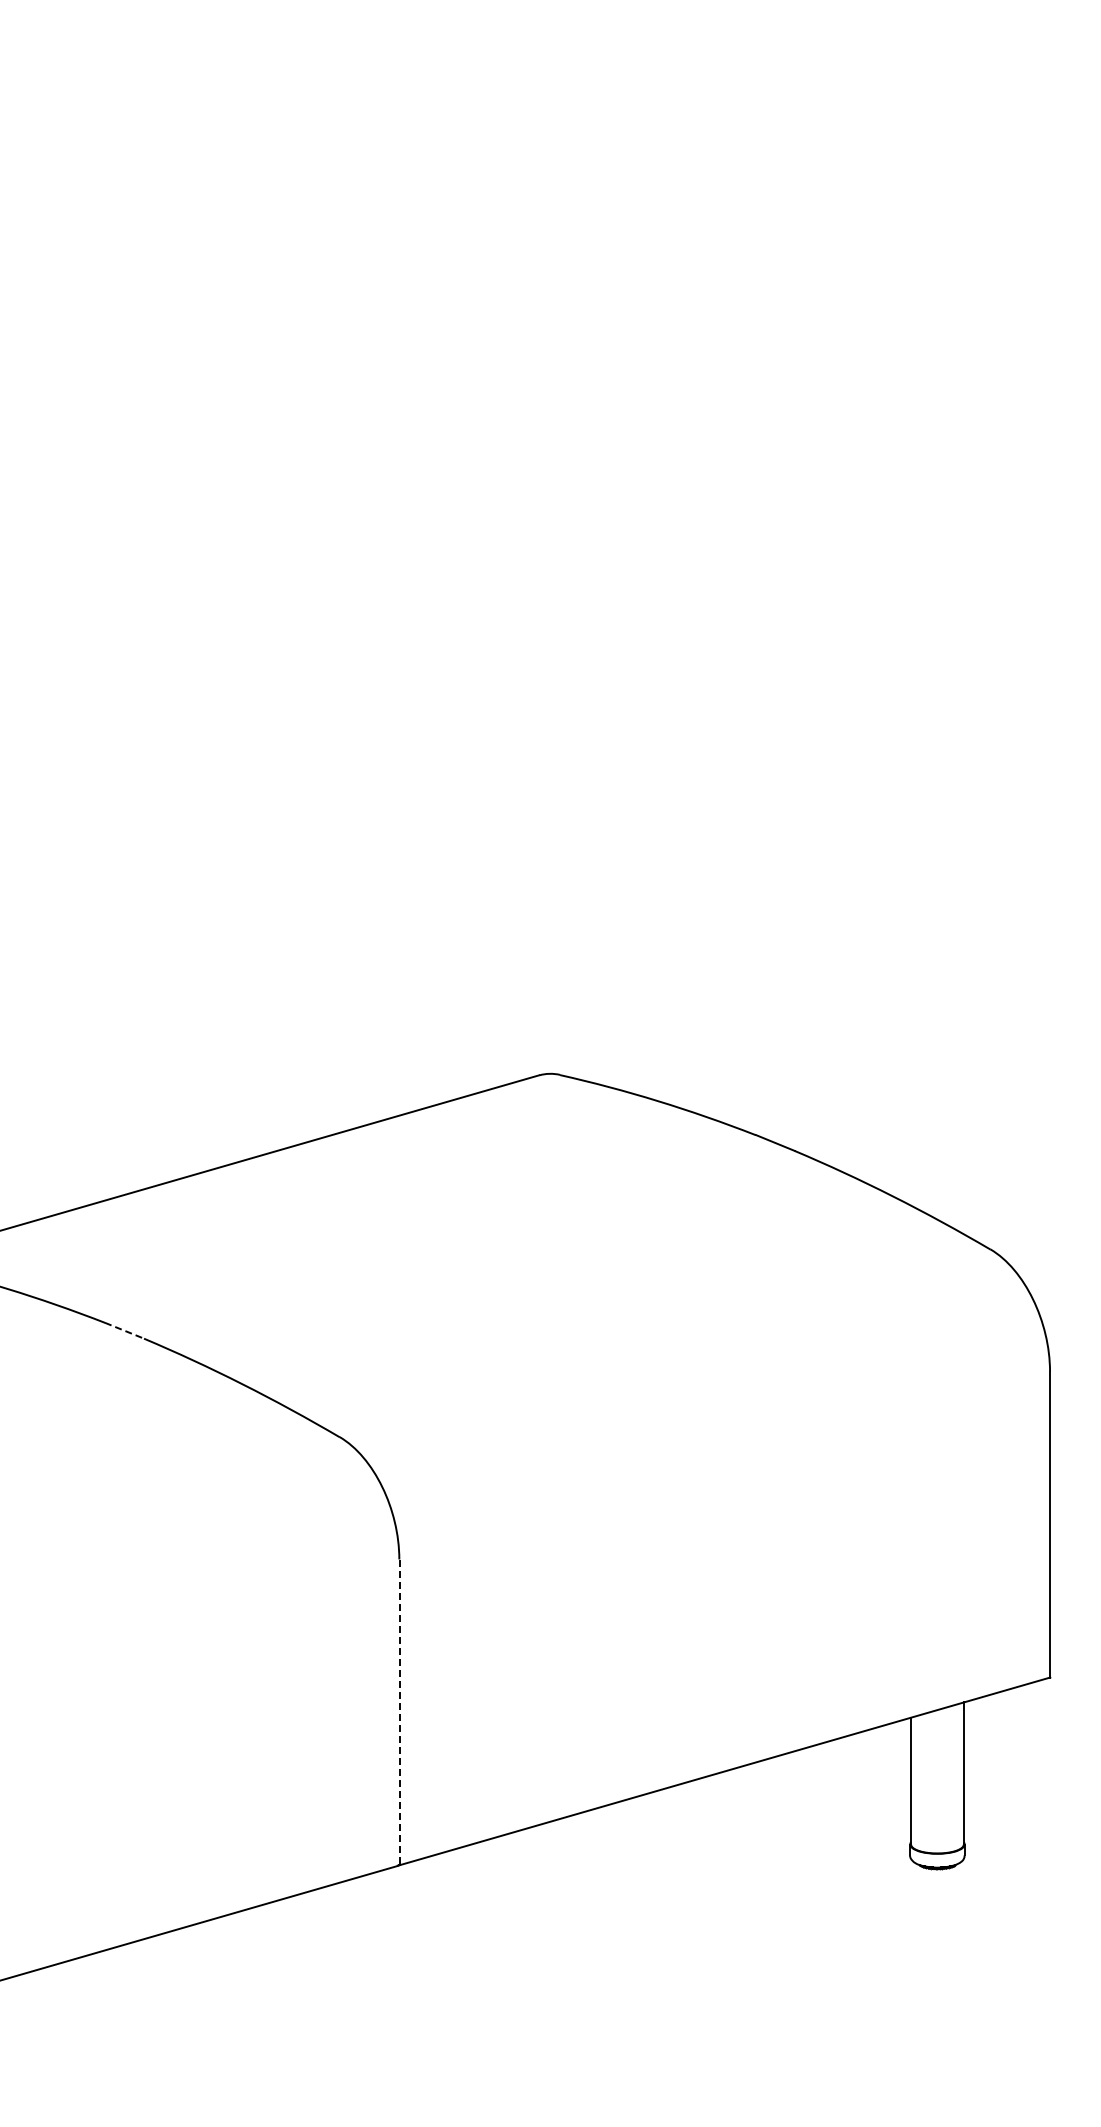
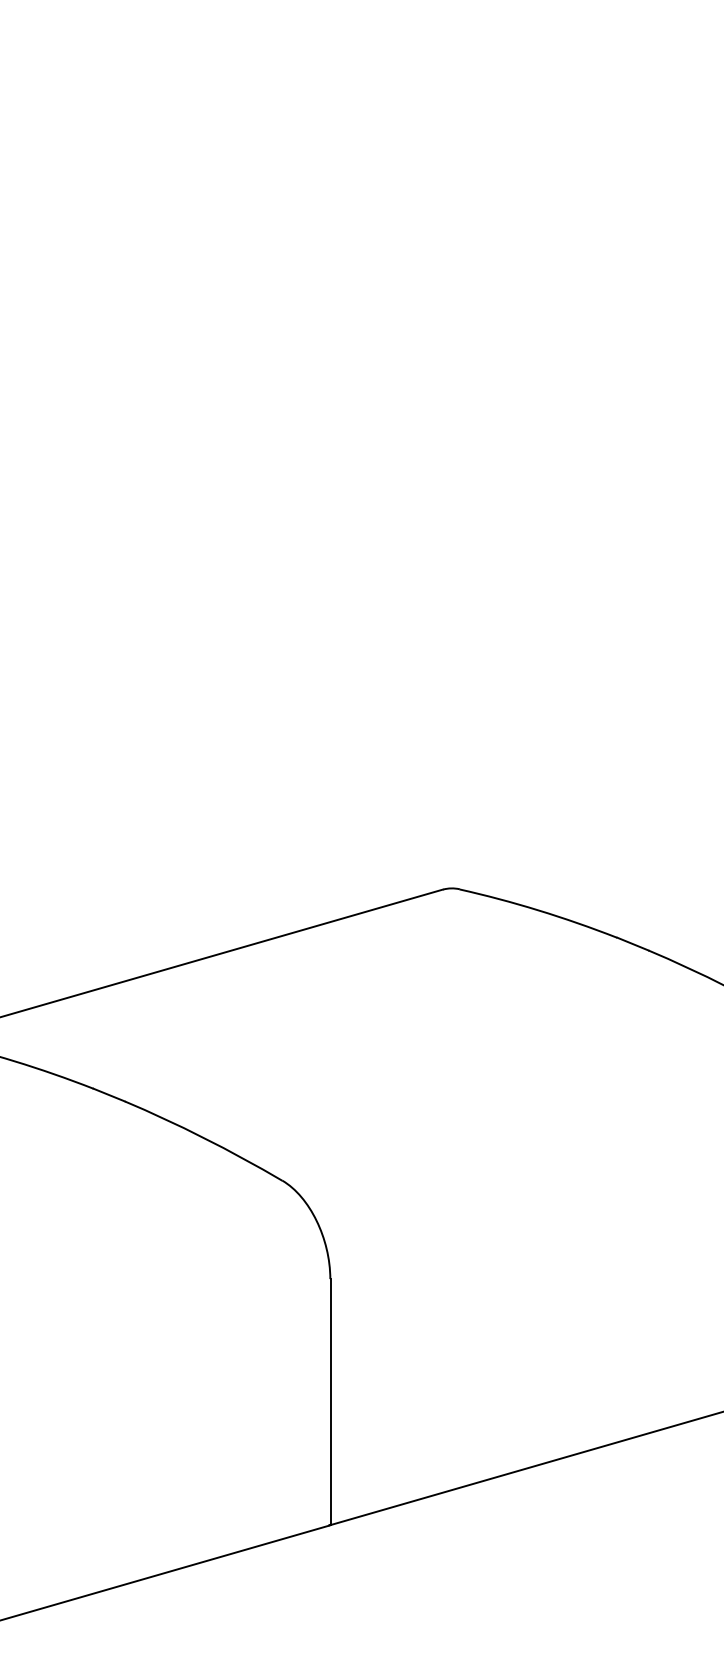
line: (124, 1330) -> (109, 1094), dashed -> solid
line: (399, 1712) -> (330, 1402), dashed -> solid

